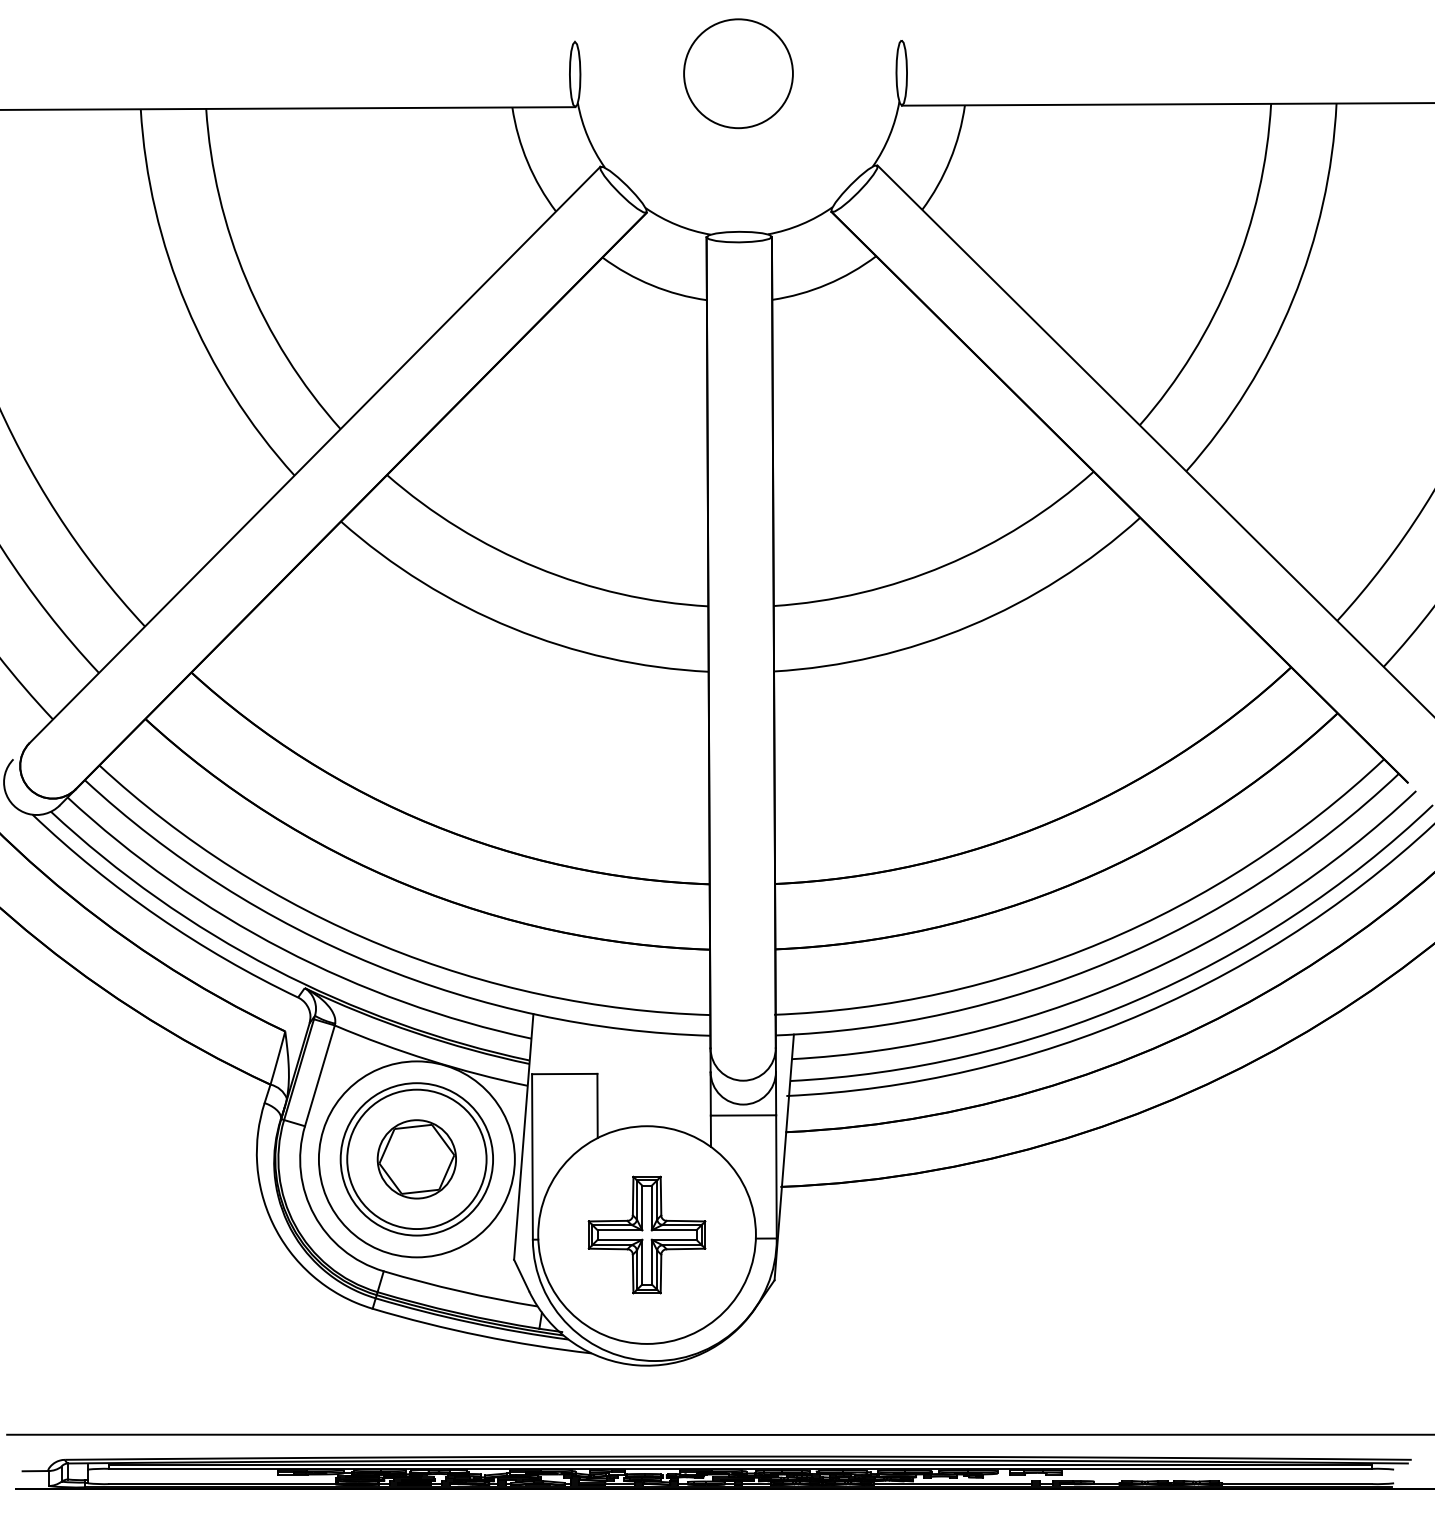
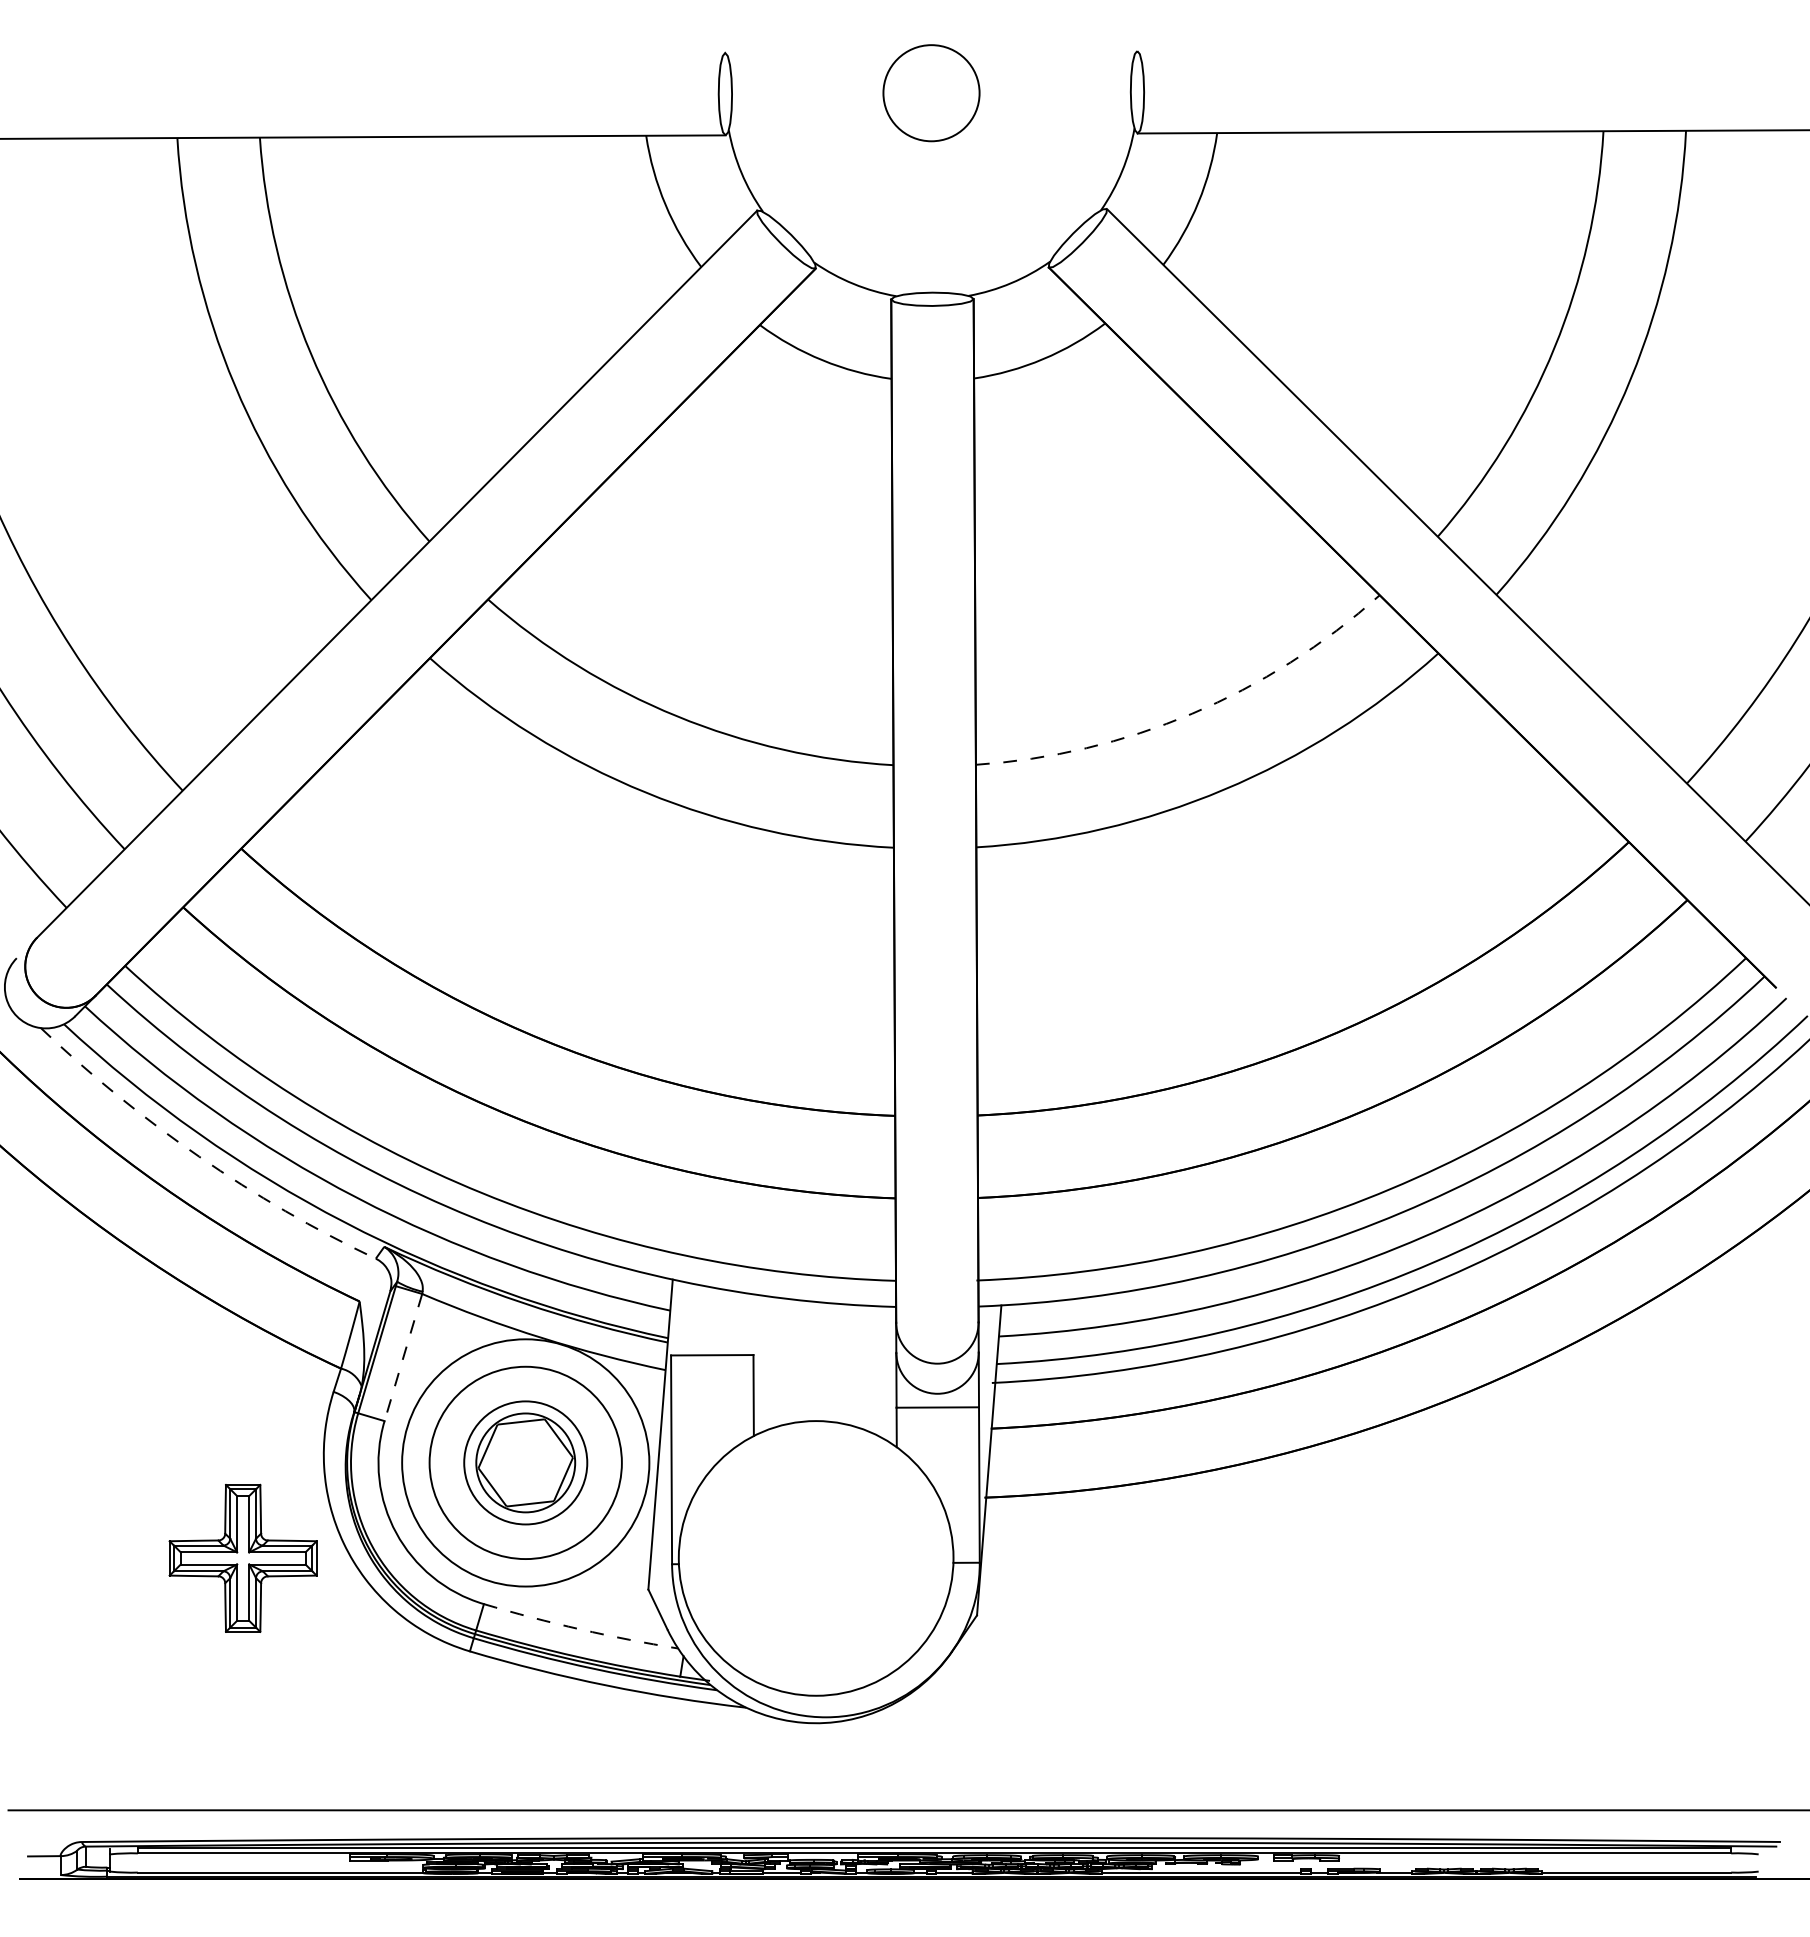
circle: (738, 73) -> (931, 92), size x0.7
arc: (945, 565) -> (1192, 713), solid -> dashed
arc: (158, 916) -> (199, 1156), solid -> dashed
line: (320, 1076) -> (403, 1358), solid -> dashed
circle: (416, 1159) -> (525, 1462), size x0.7
part: (646, 1234) -> (242, 1557), moved
arc: (460, 1291) -> (580, 1629), solid -> dashed

